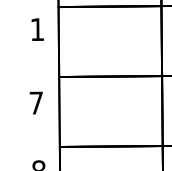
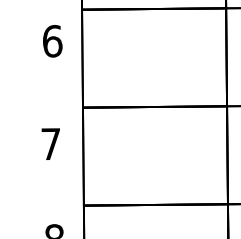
text: (37, 29) -> (52, 41), 1 -> 6

